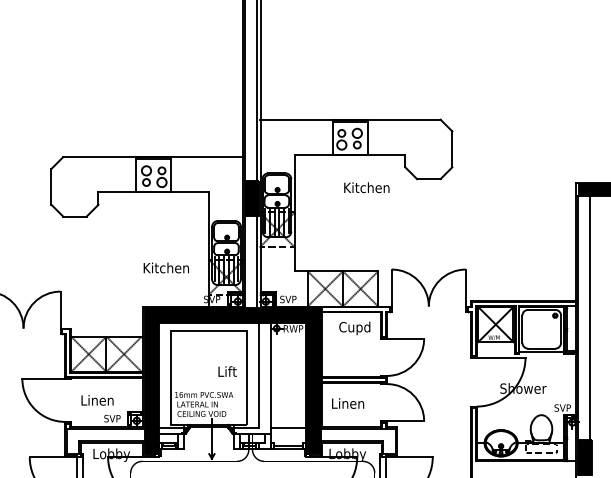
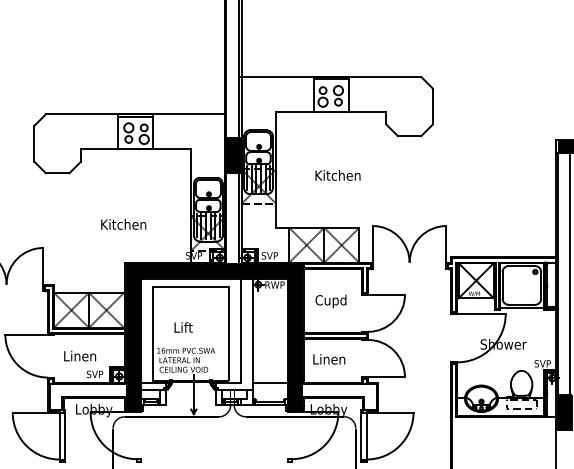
text: (366, 187) -> (337, 175), moved
text: (165, 267) -> (122, 224), moved
text: (354, 328) -> (330, 301), moved
text: (227, 371) -> (183, 327), moved

